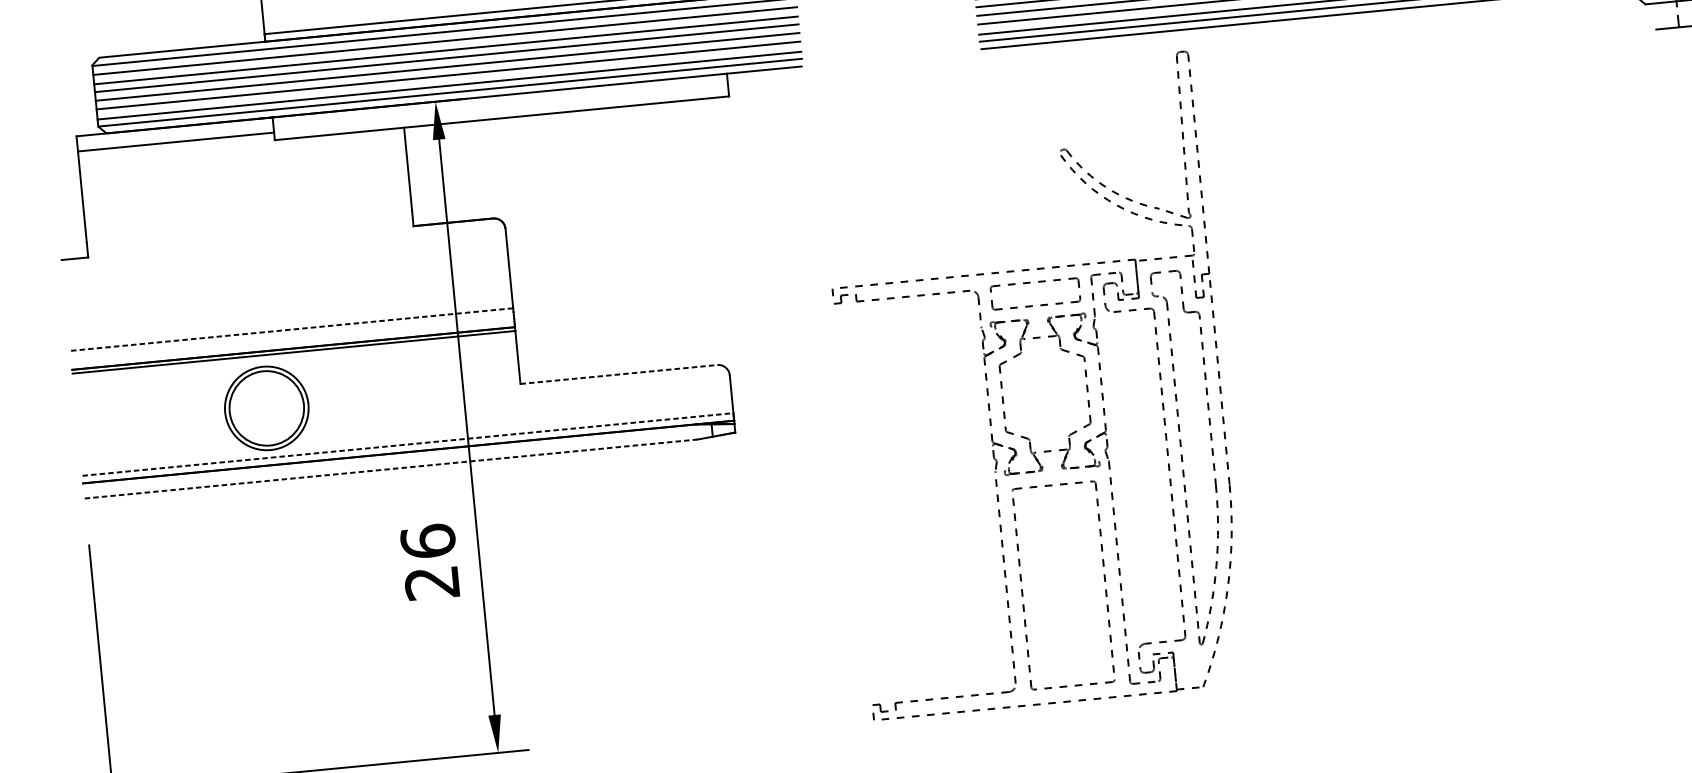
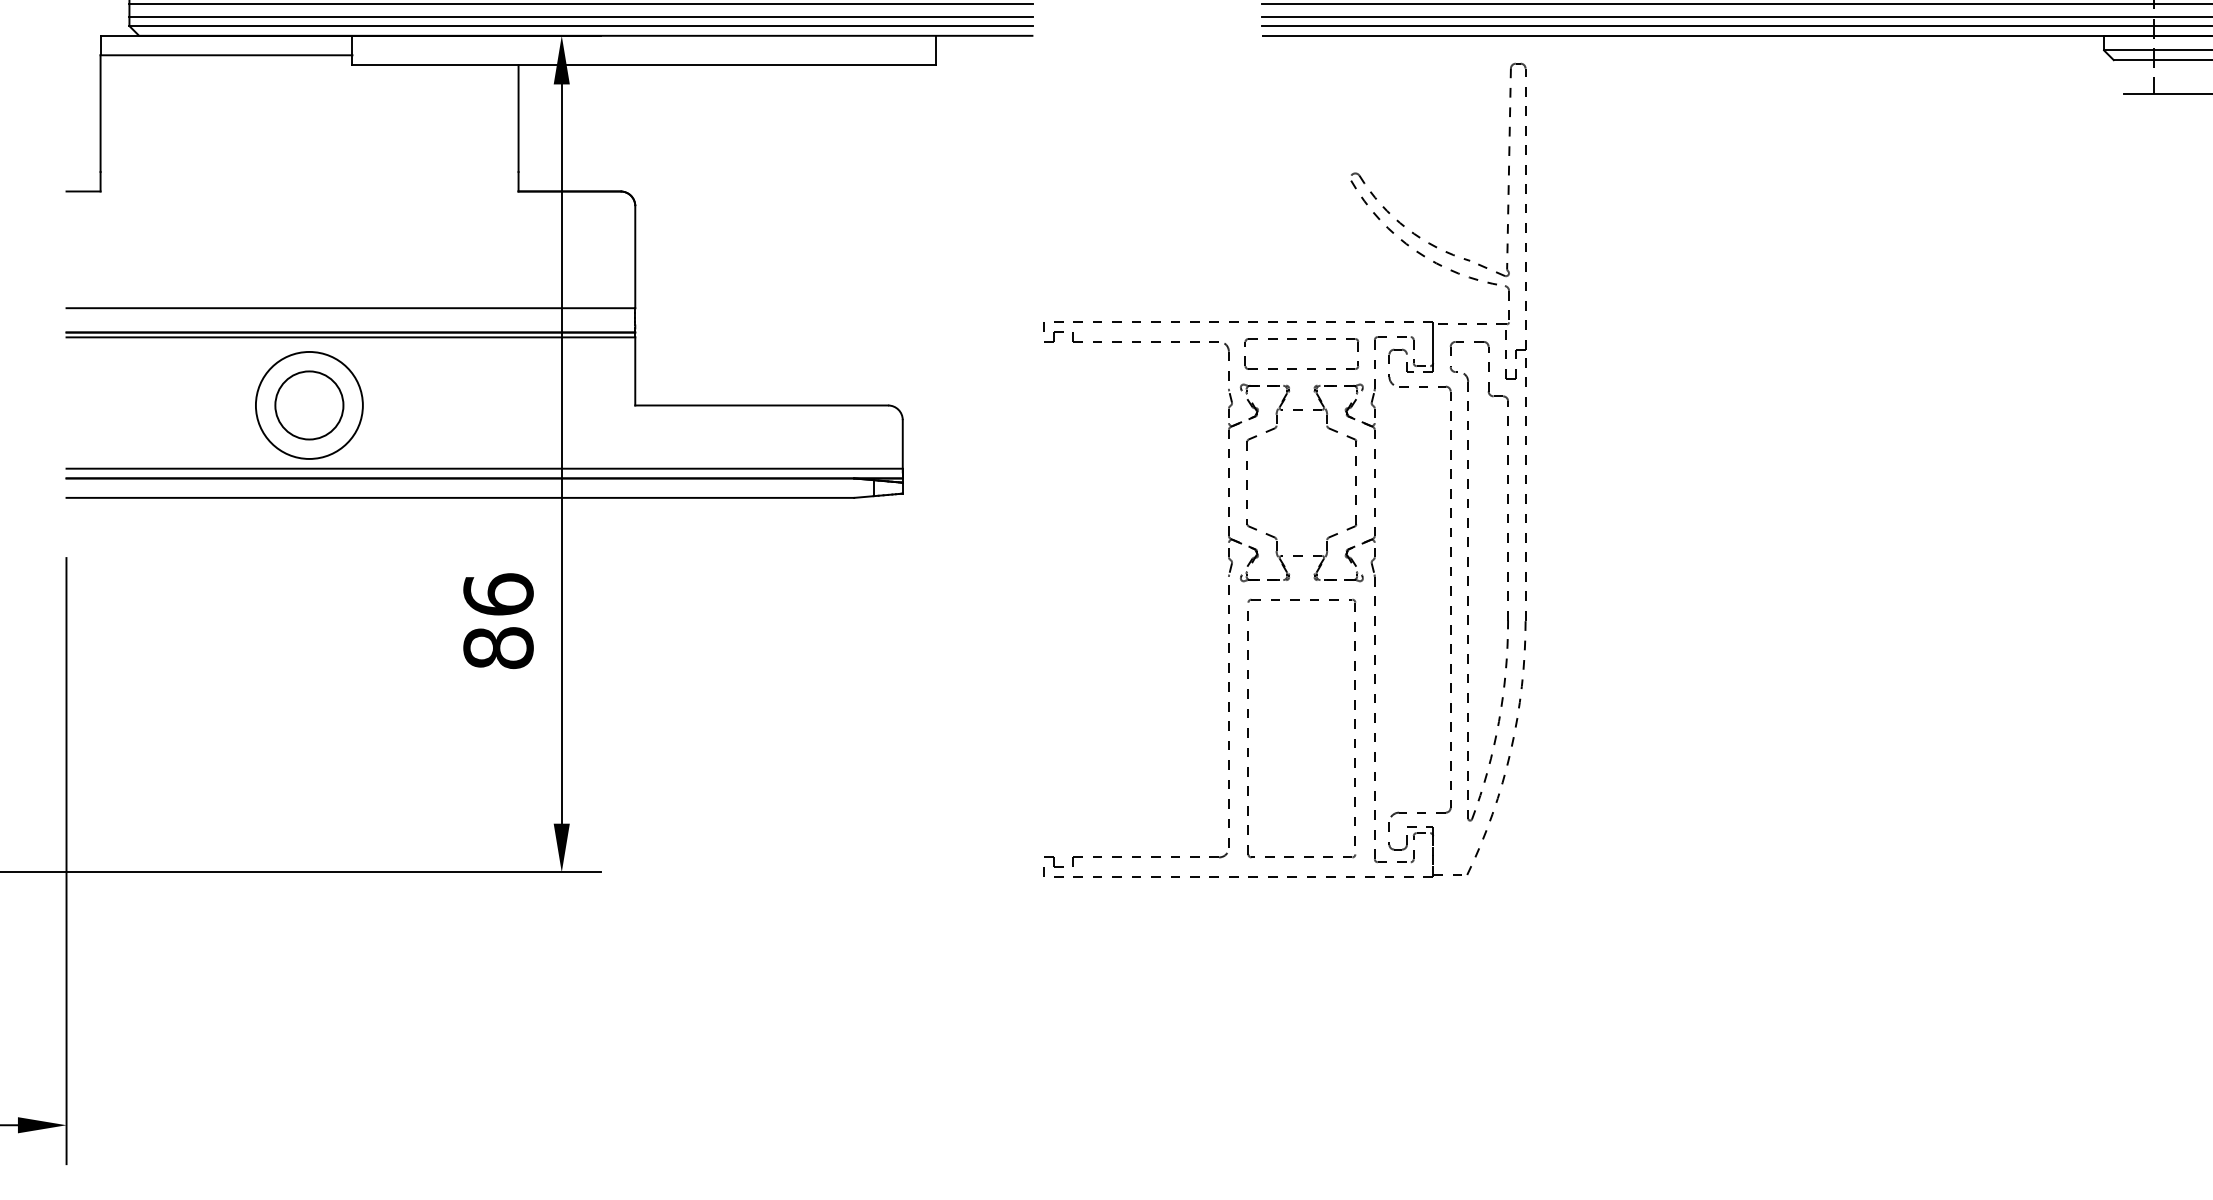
line: (291, 329) -> (350, 308), dashed -> solid
line: (619, 374) -> (762, 405), dashed -> solid
circle: (266, 408) -> (309, 405), size x0.71
line: (408, 444) -> (485, 468), dashed -> solid
line: (391, 468) -> (460, 497), dashed -> solid
text: (432, 583) -> (498, 648), 26 -> 86

